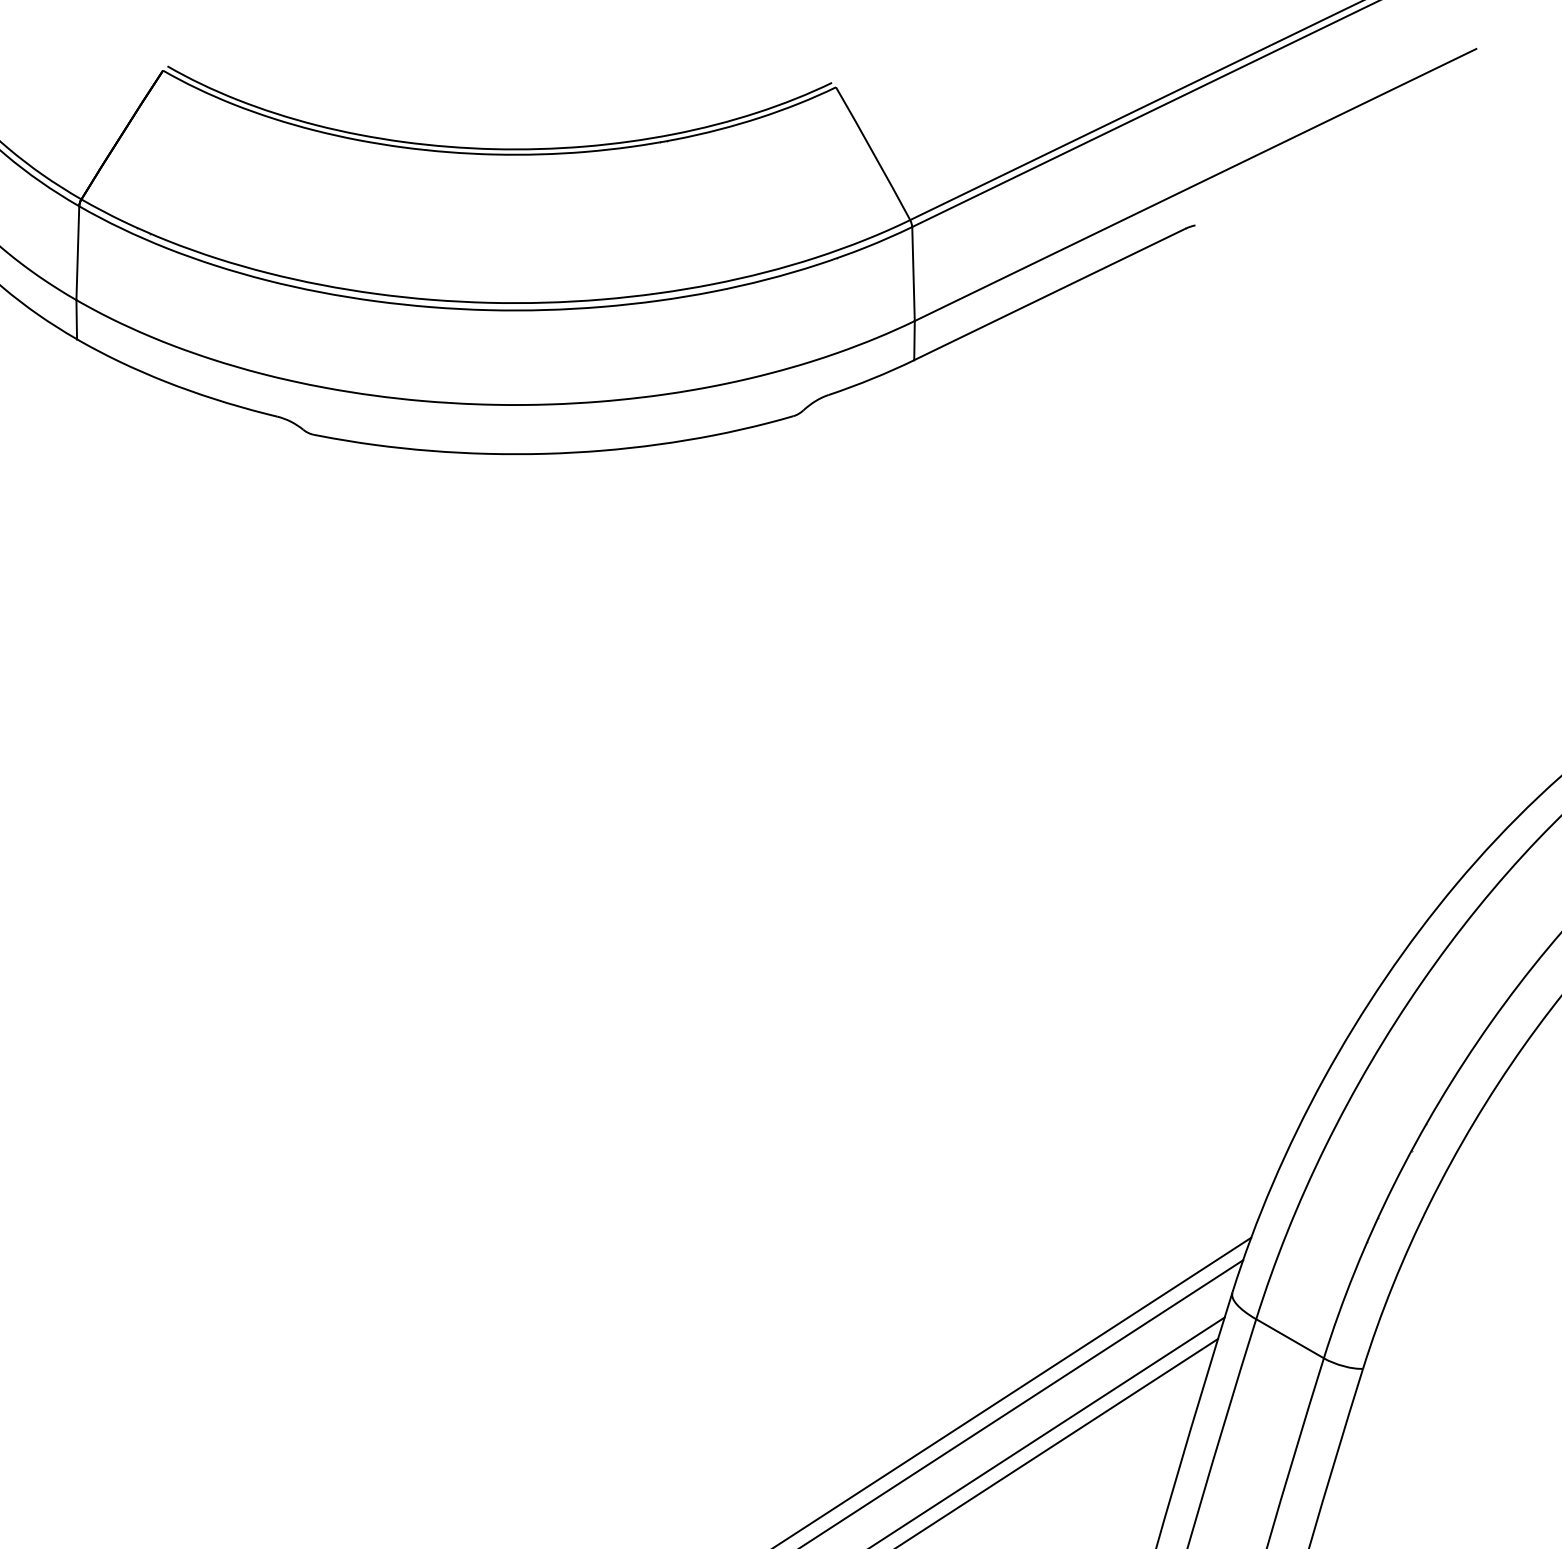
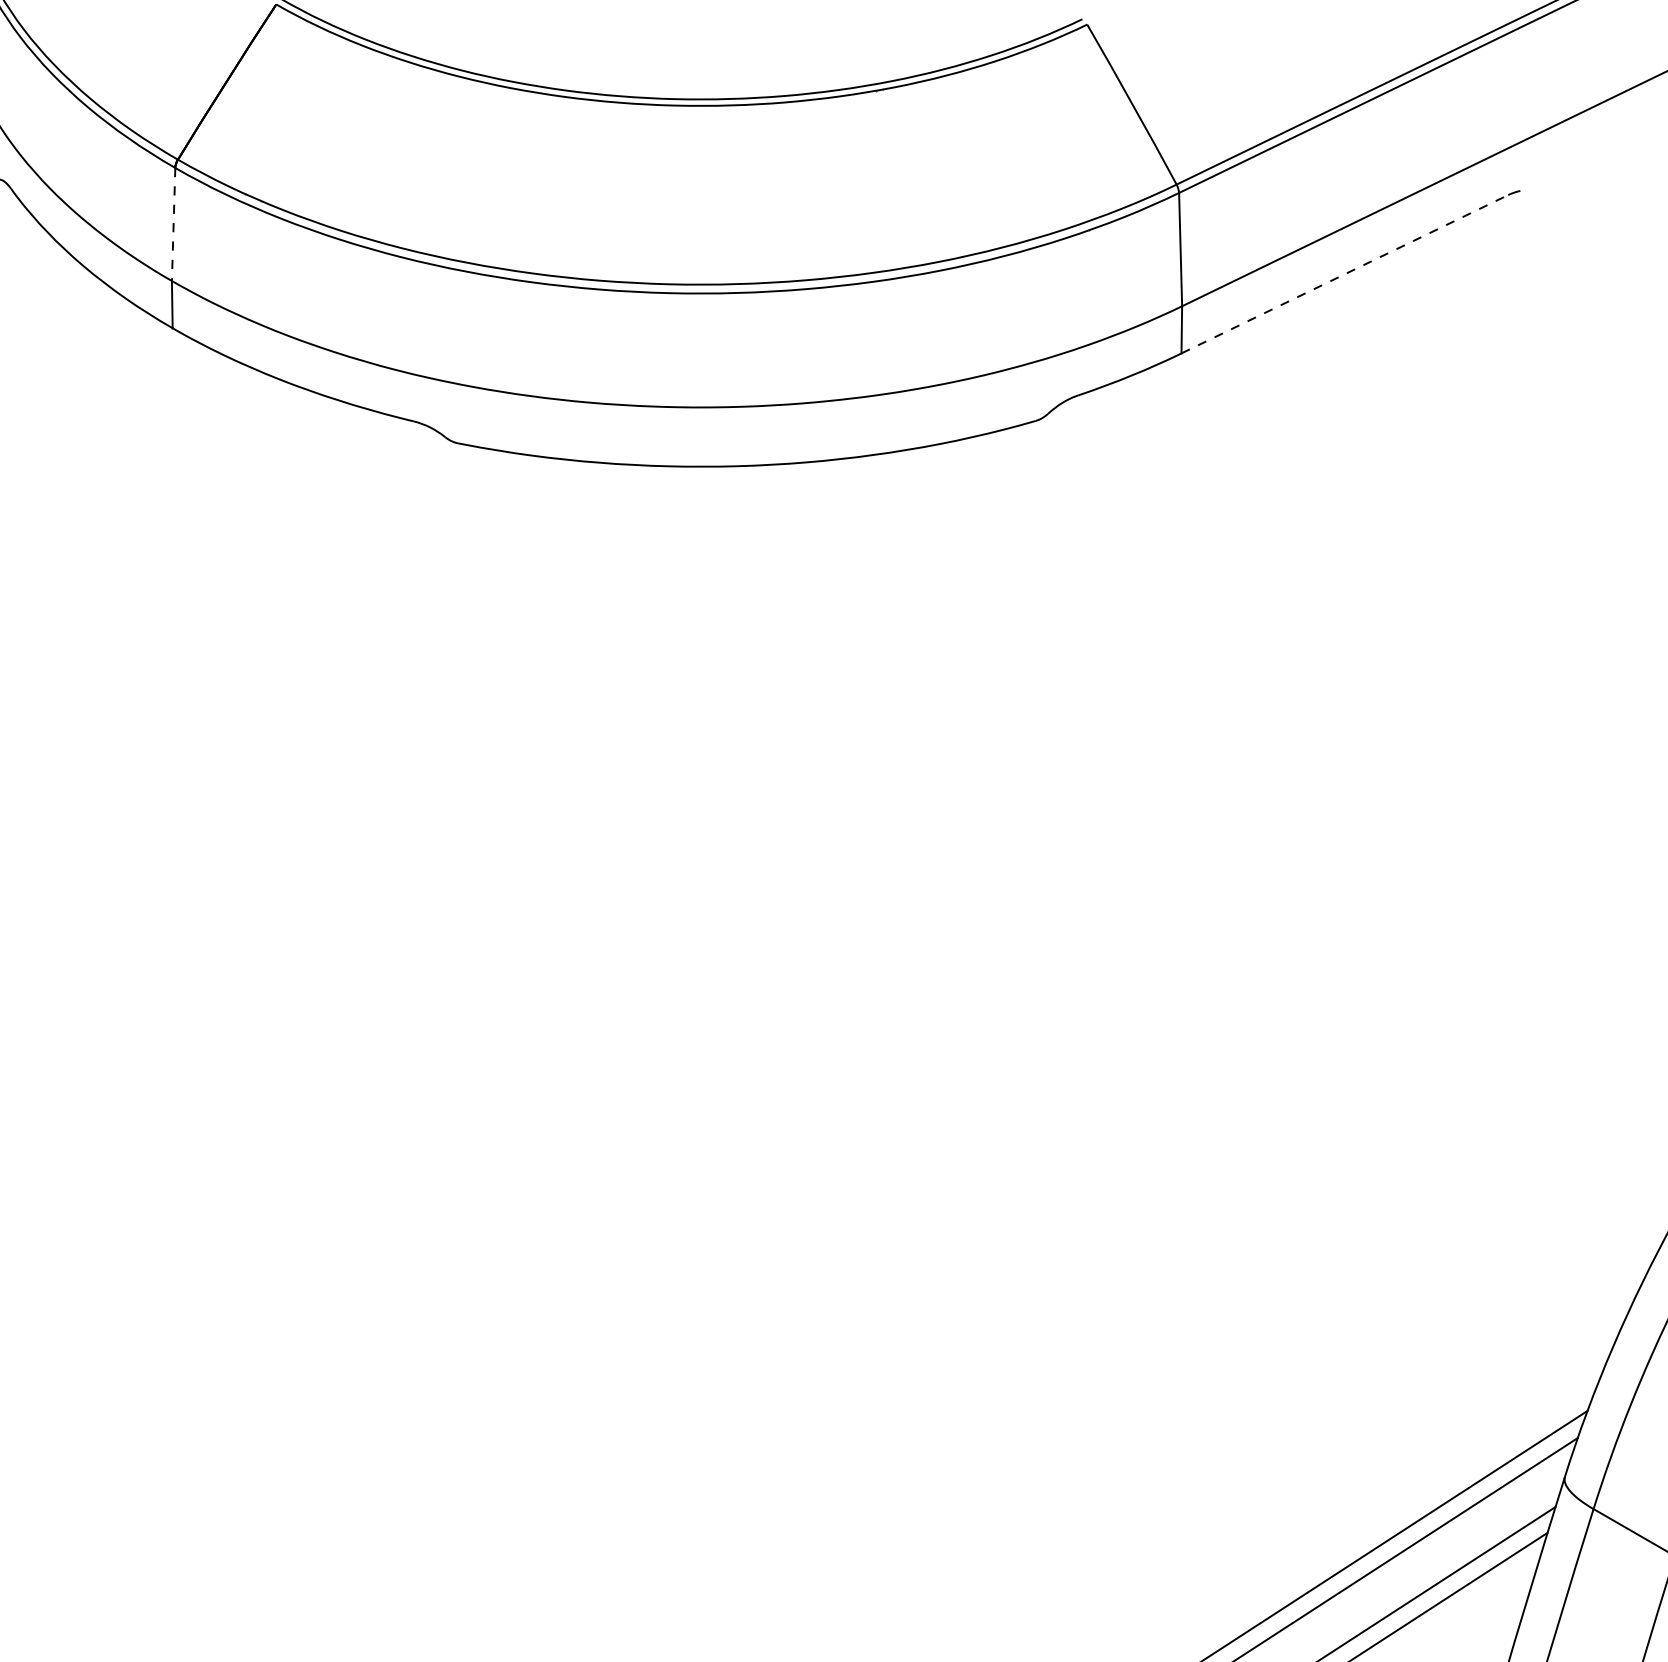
line: (77, 253) -> (173, 224), solid -> dashed
line: (1049, 294) -> (1344, 274), solid -> dashed

